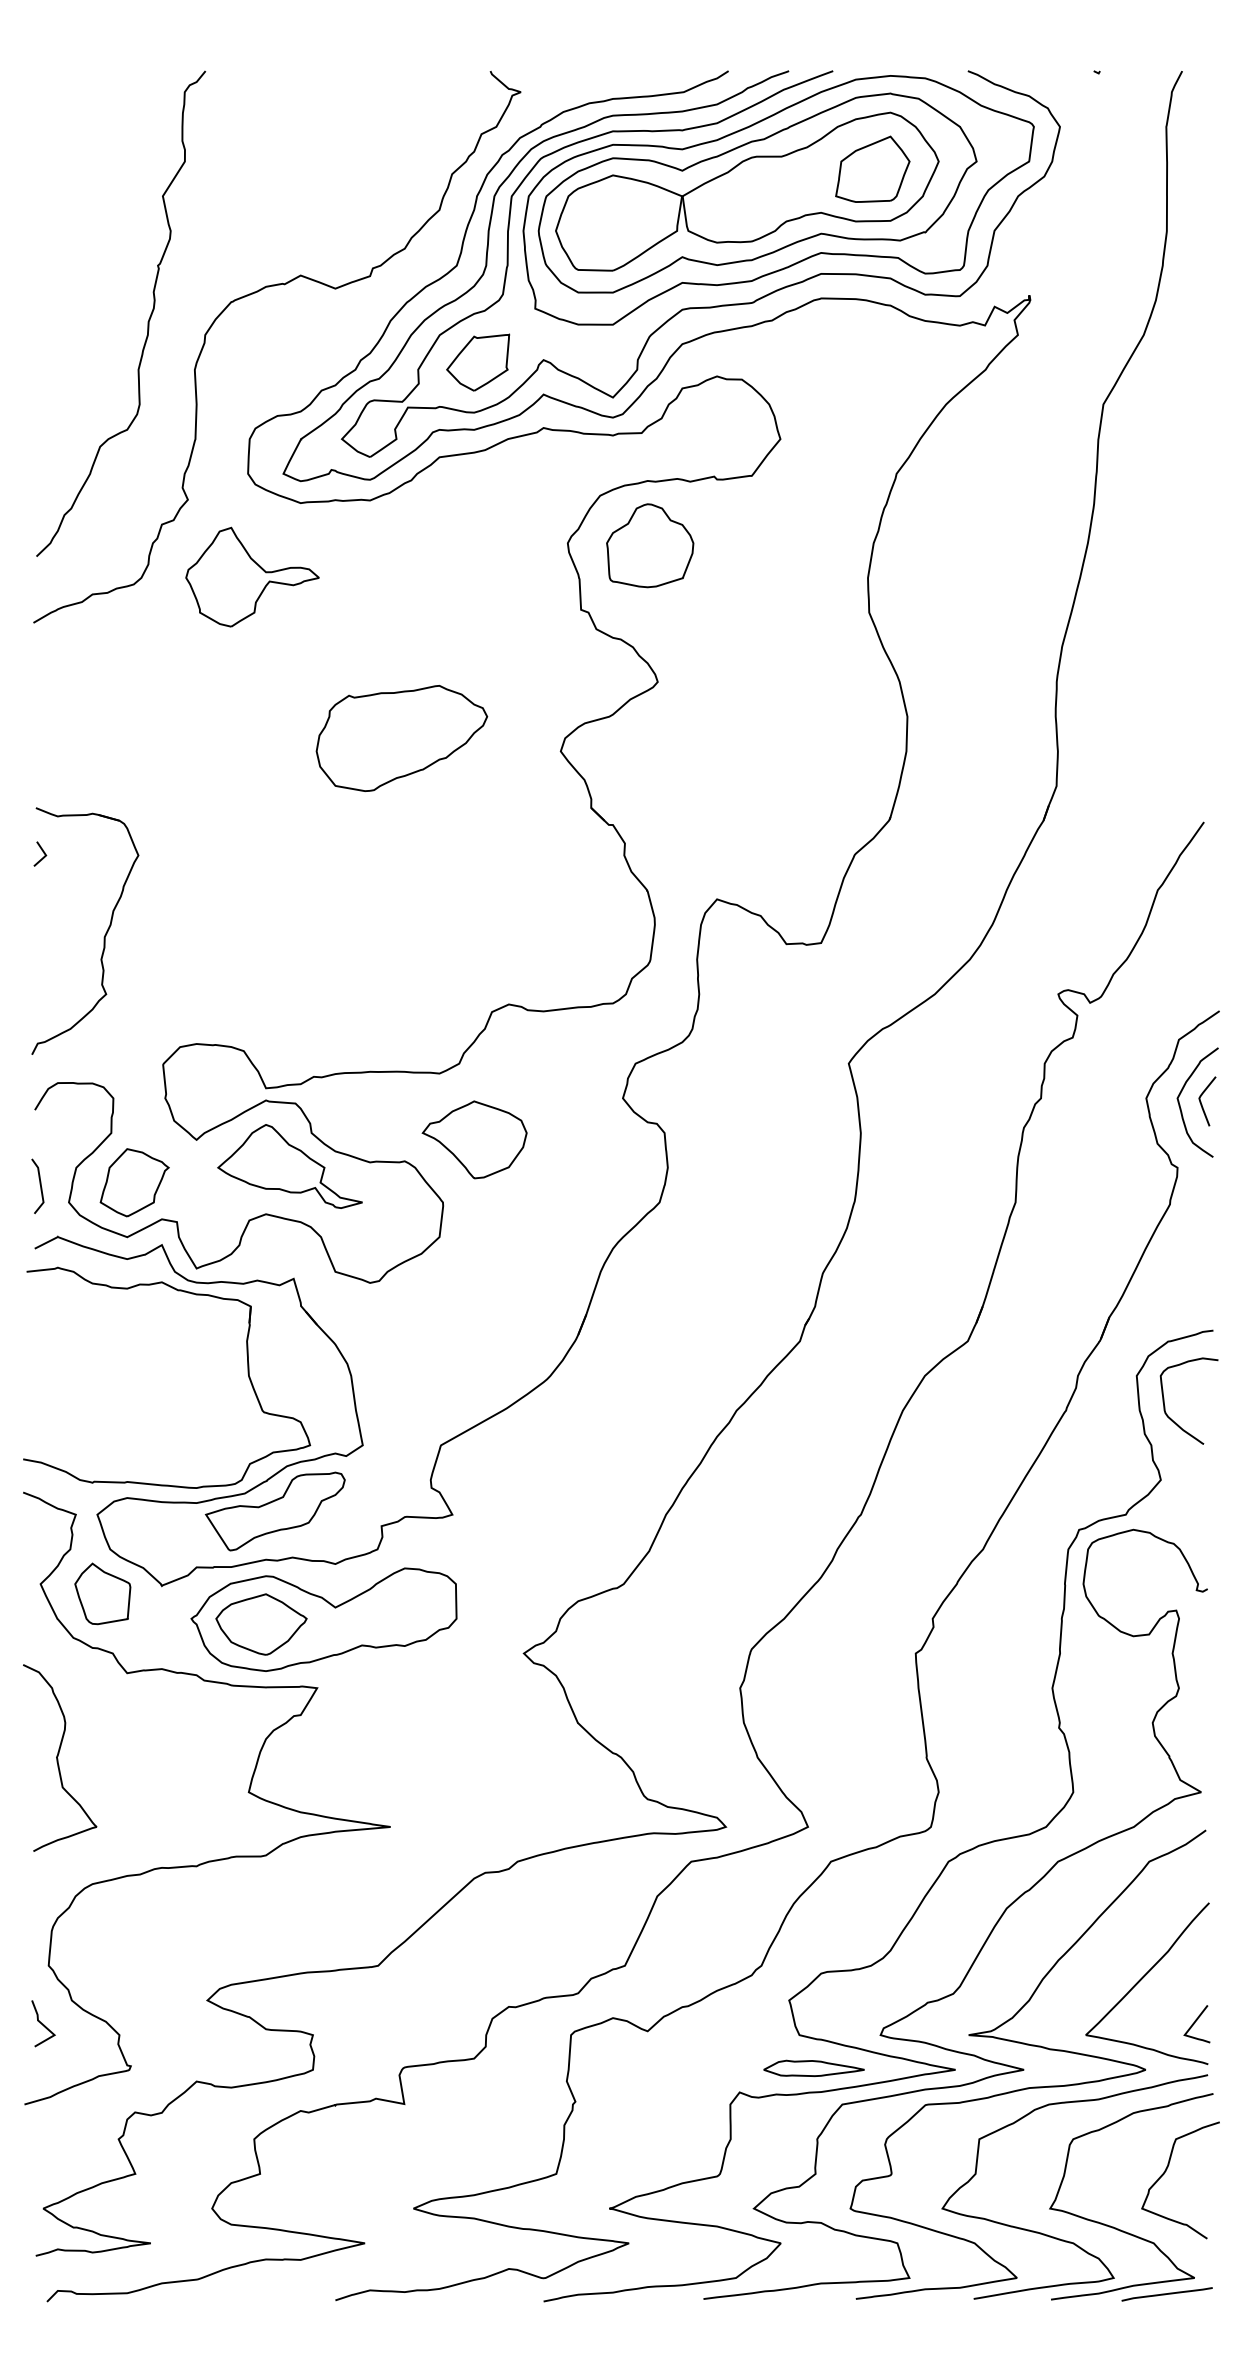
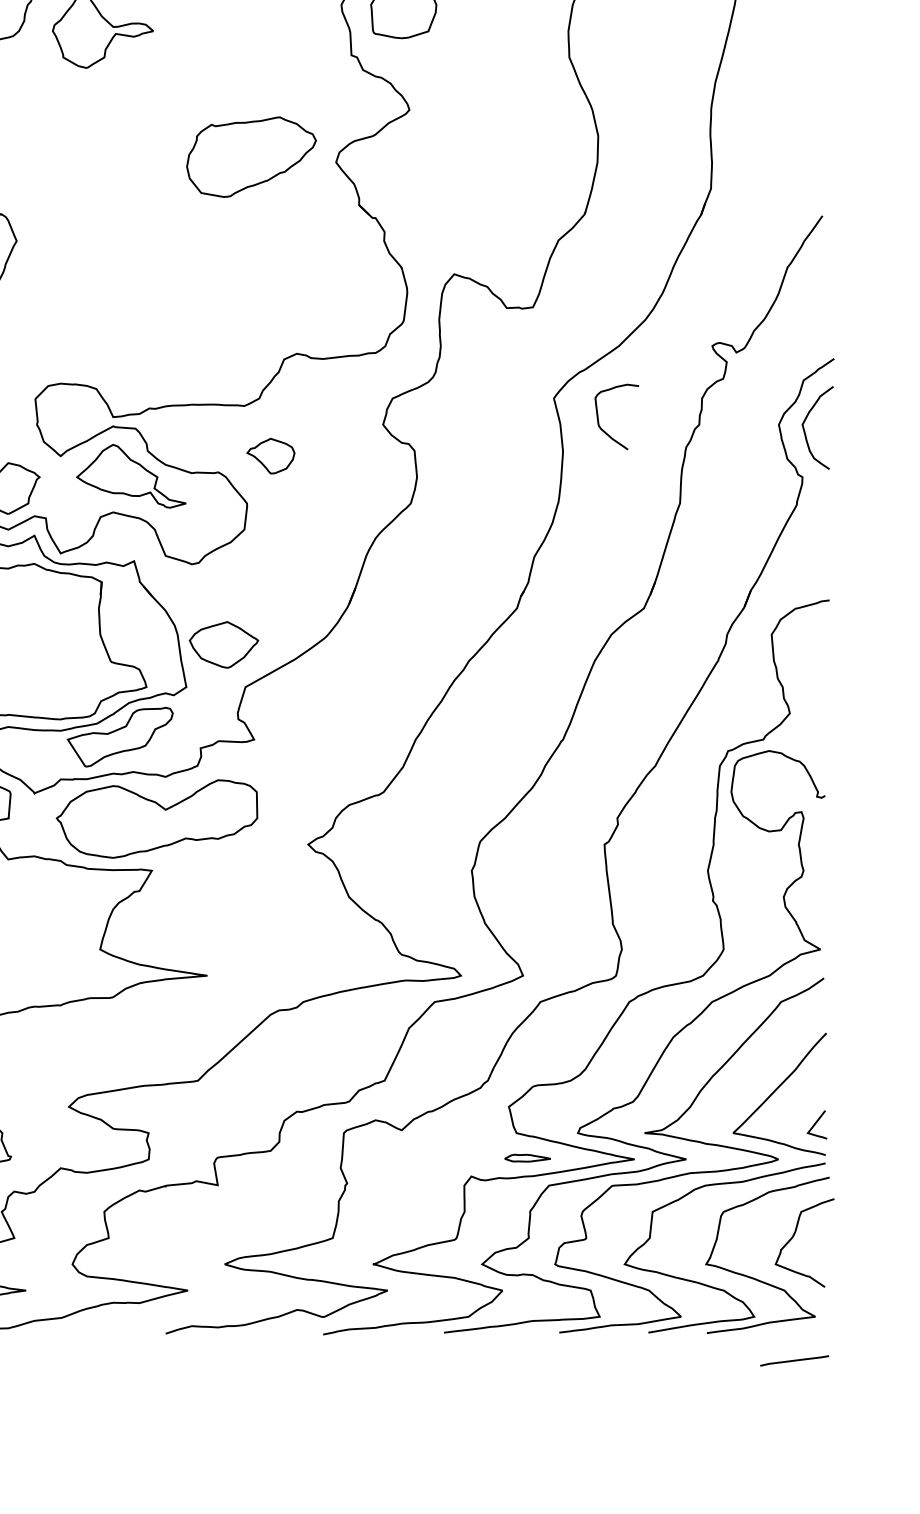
part: (401, 738) -> (251, 157), moved
curve: (1202, 1104) -> (821, 429), removed
part: (474, 1139) -> (270, 455), size x0.6
curve: (1165, 1406) -> (599, 421), moved
part: (261, 1624) -> (223, 644), moved
part: (813, 2067) -> (527, 1157), size x0.6
line: (1166, 2294) -> (794, 1361), moved

